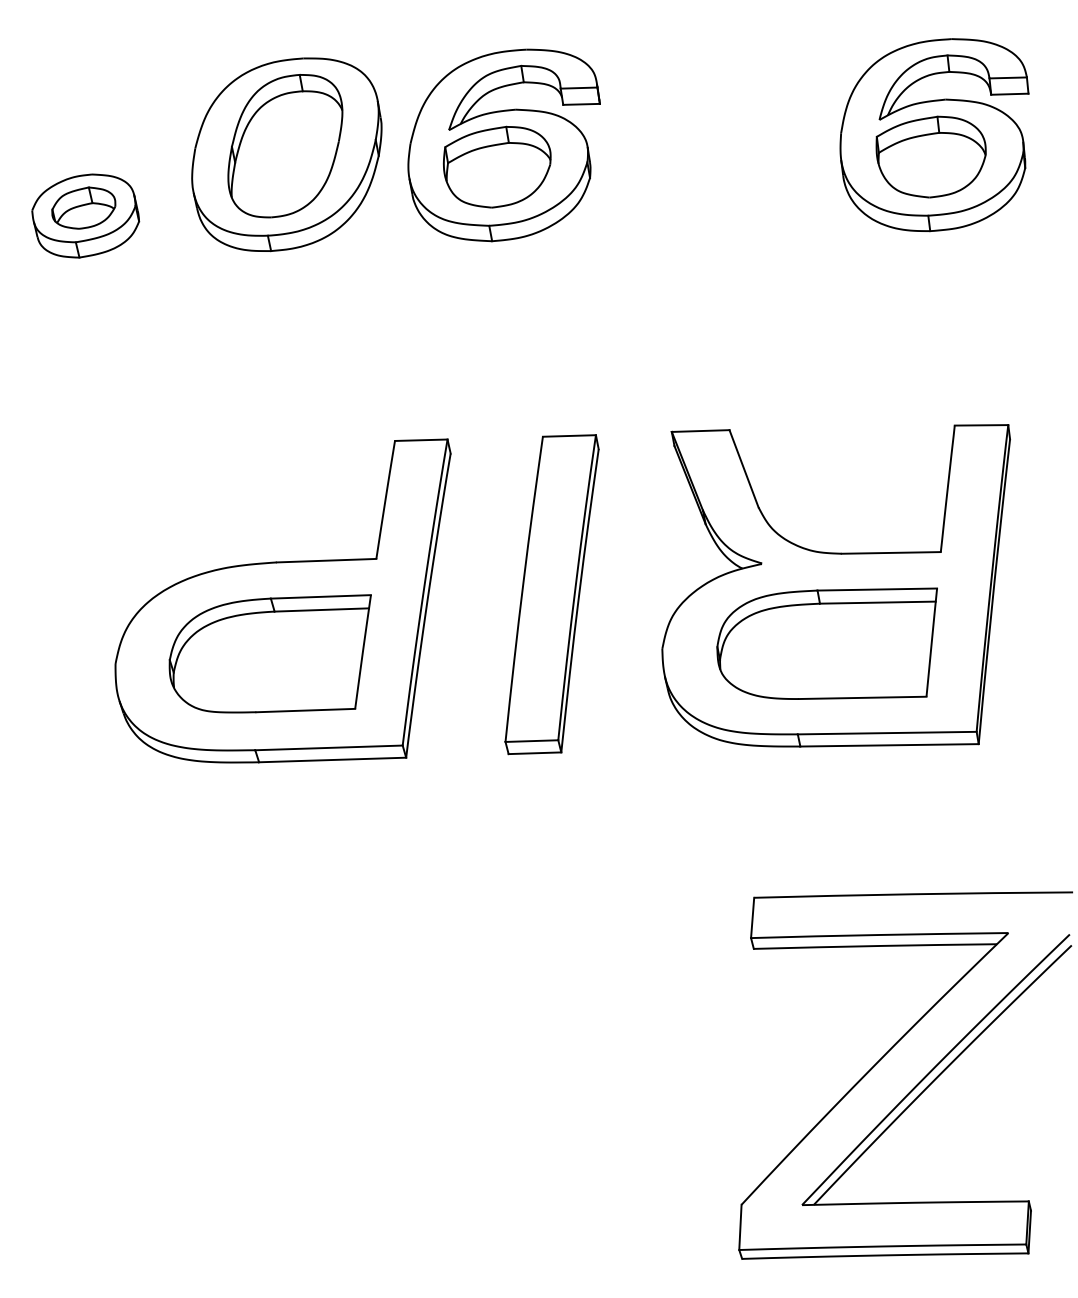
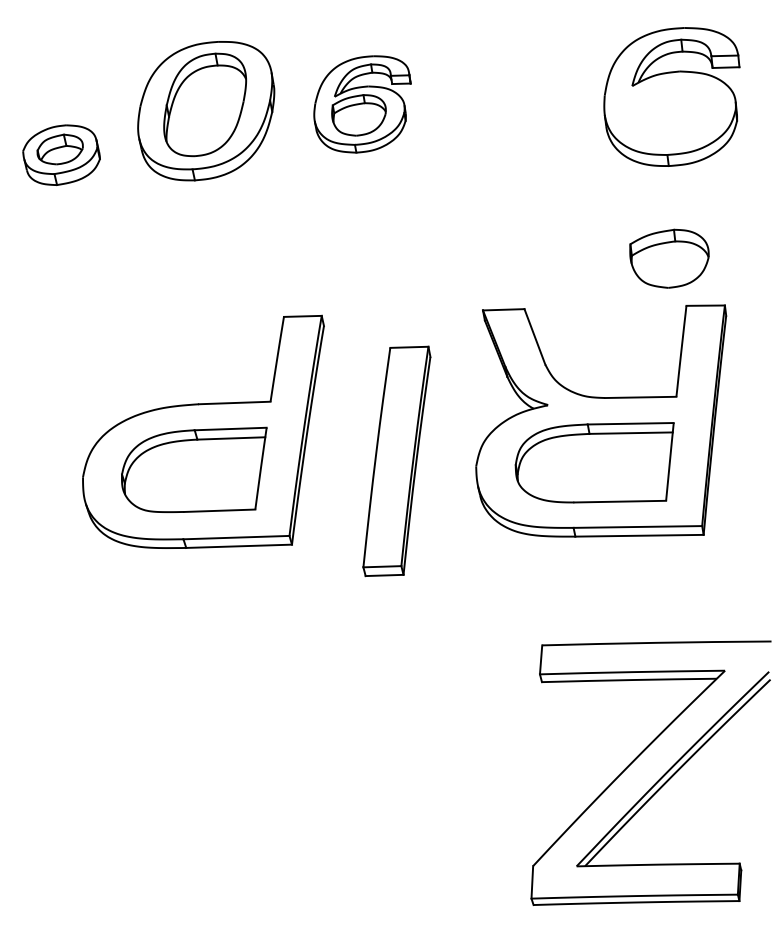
part: (504, 145) -> (362, 104), size x0.7
part: (931, 156) -> (669, 258), moved
part: (551, 594) -> (396, 461), moved

